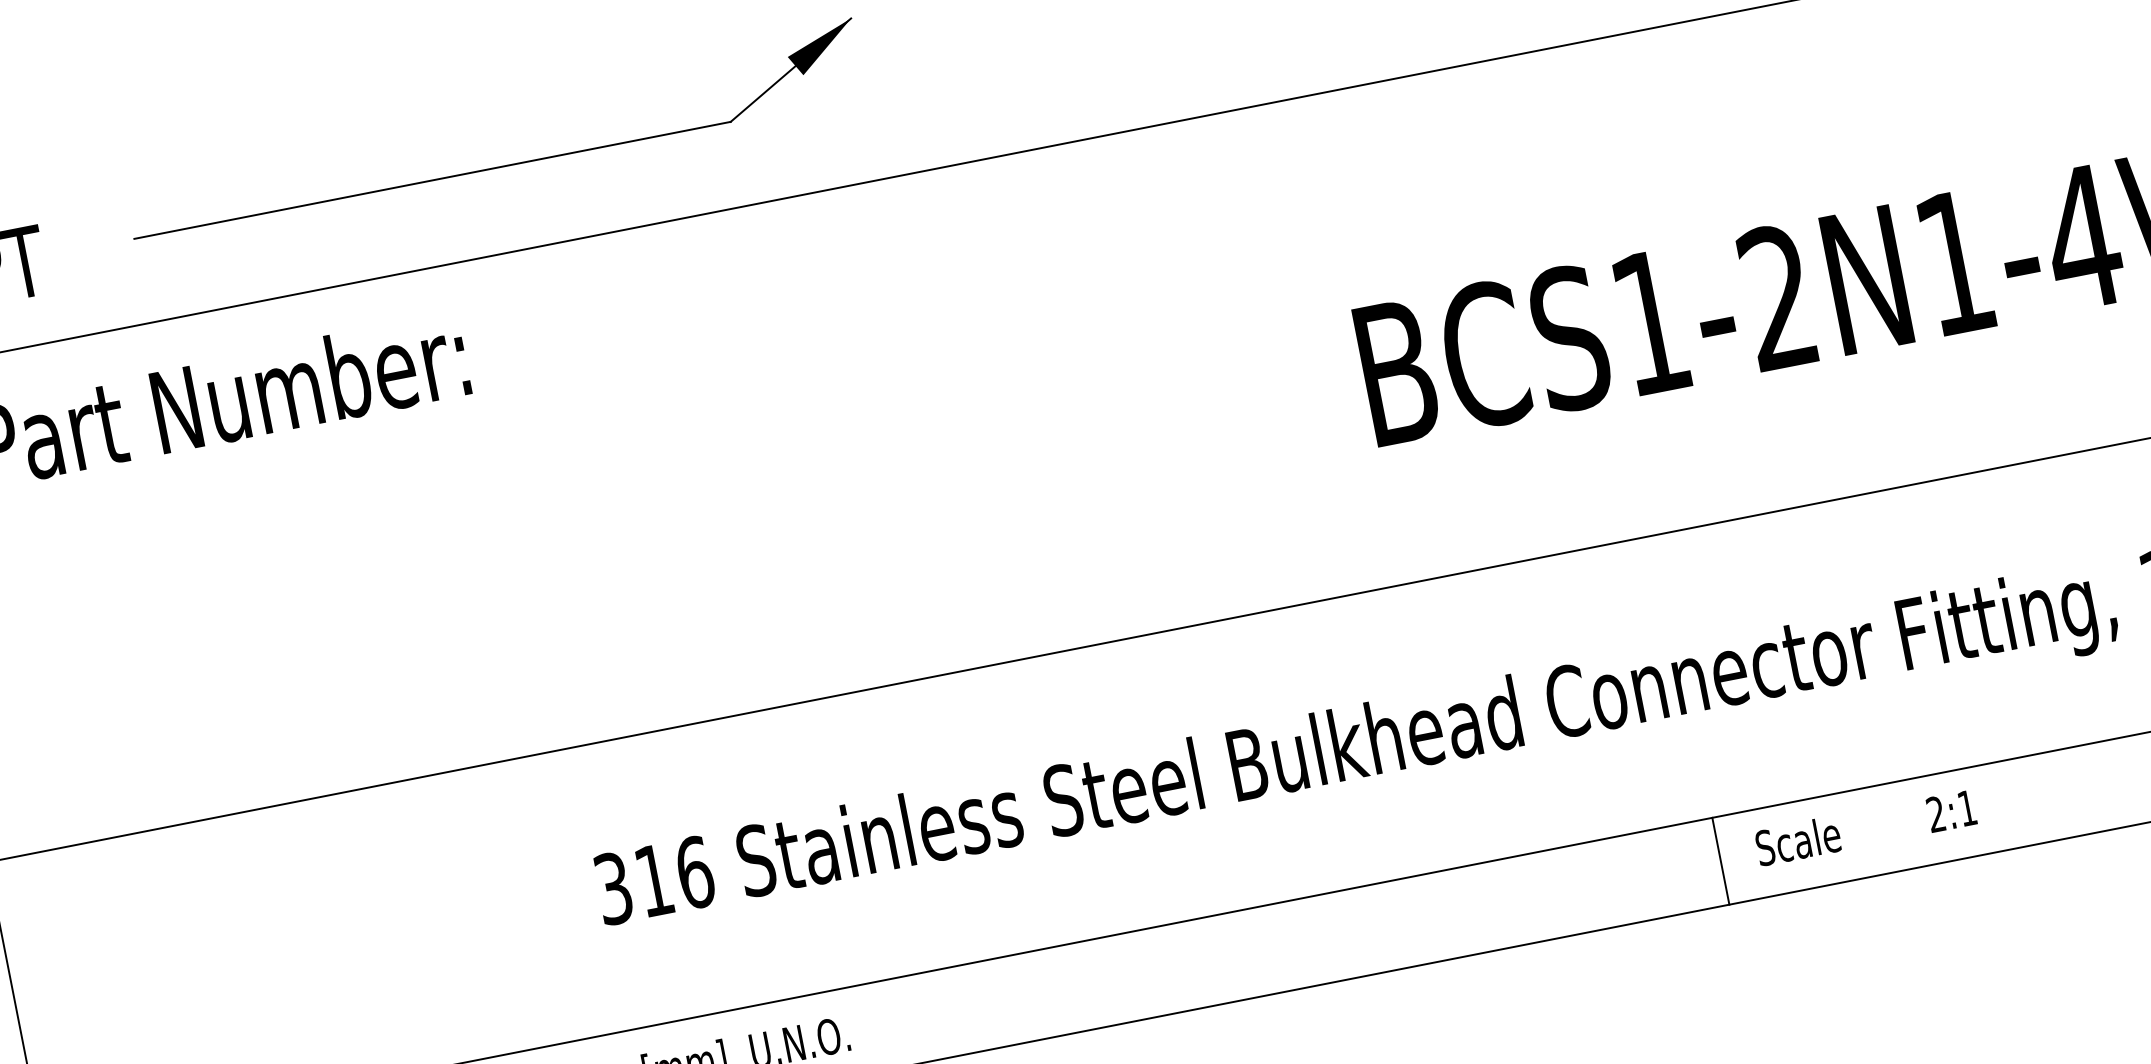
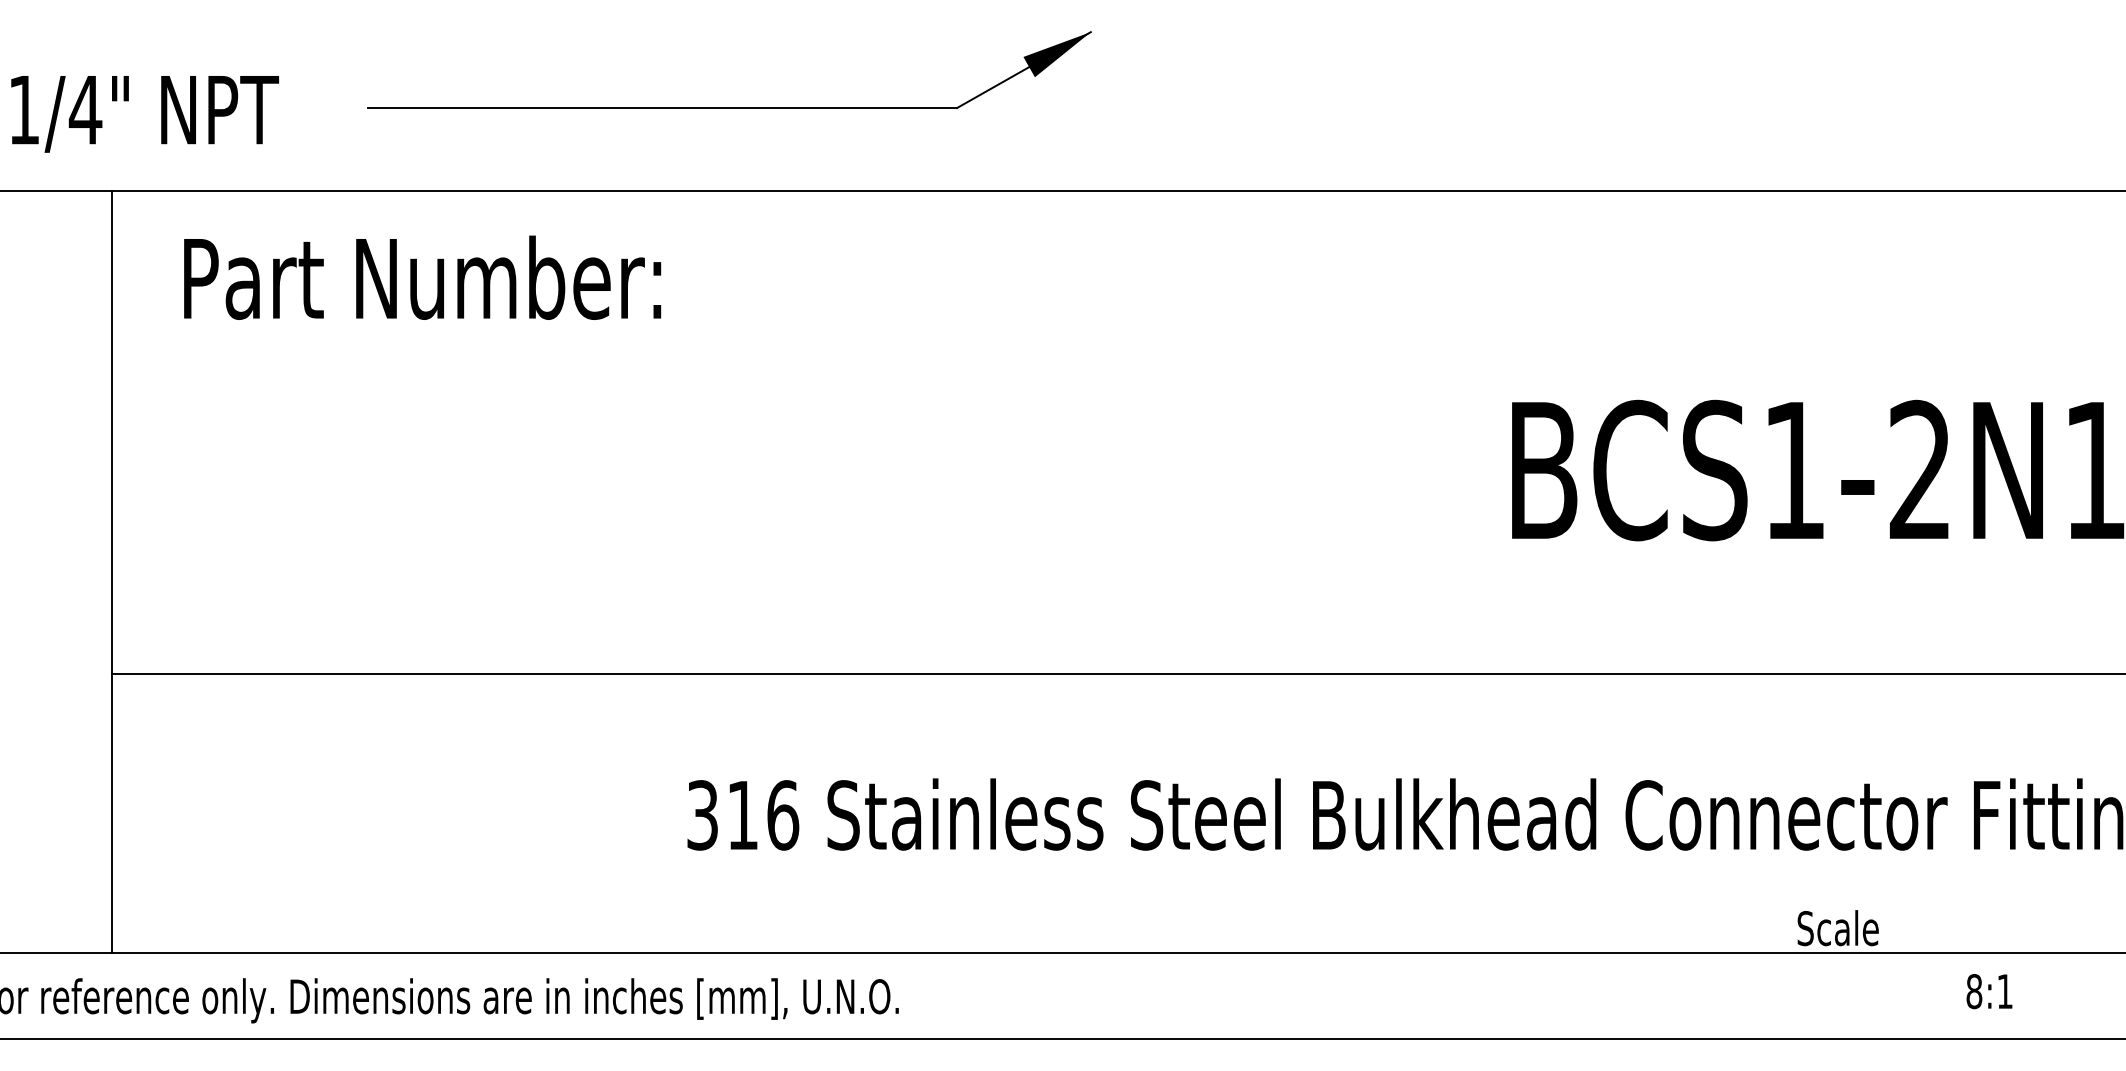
text: (1936, 814) -> (1974, 991), 2:1 -> 8:1
text: (1797, 841) -> (1837, 928), moved
line: (1720, 860) -> (1760, 995), removed

